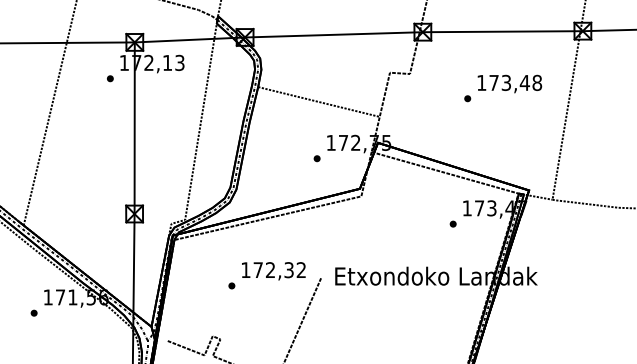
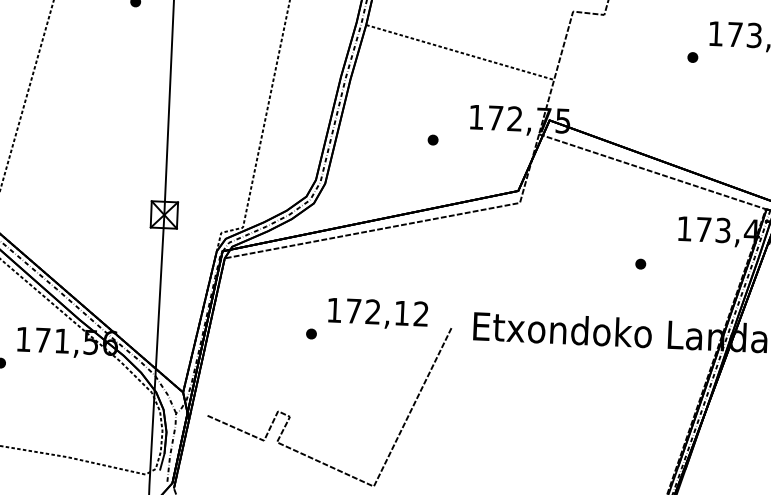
part: (316, 158) -> (432, 139), moved
part: (452, 223) -> (639, 263), moved
text: (288, 270) -> (401, 313), 172,32 -> 172,12

